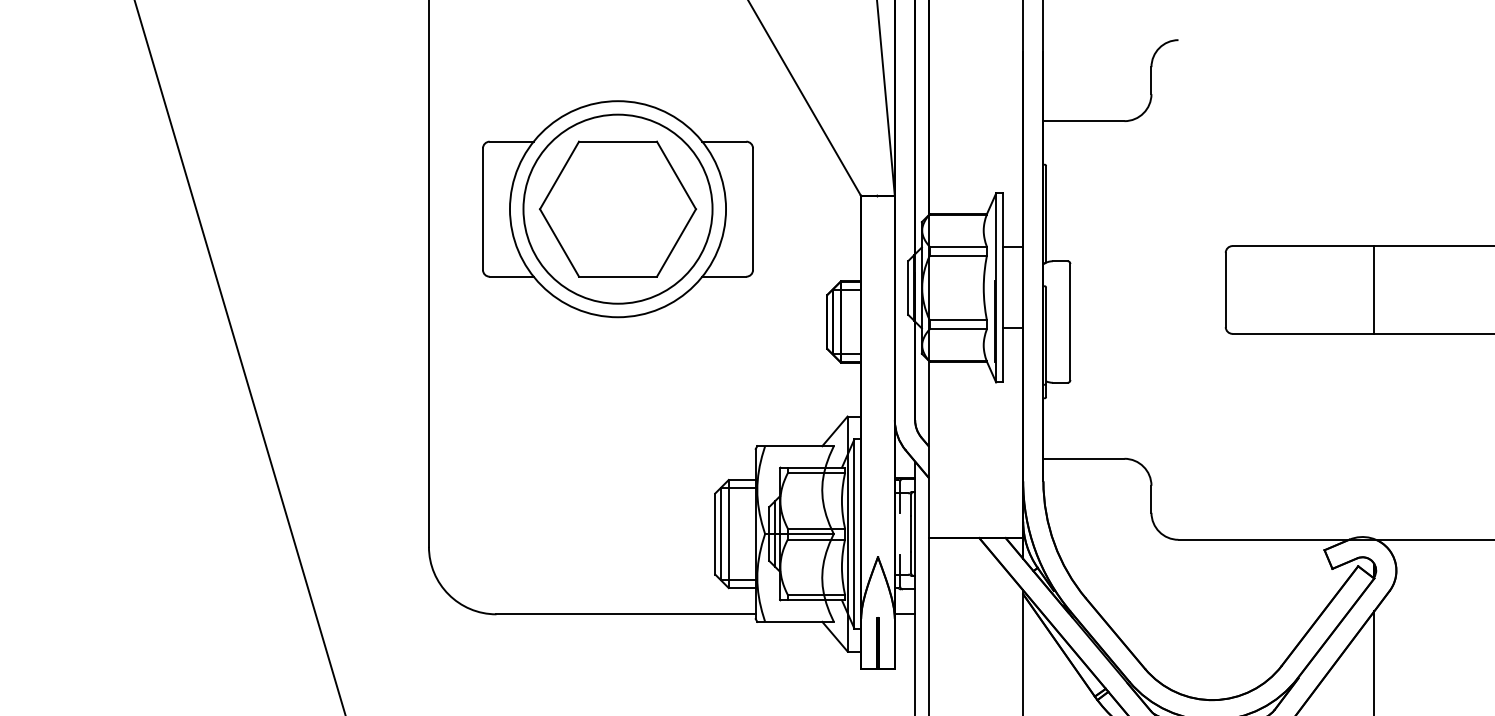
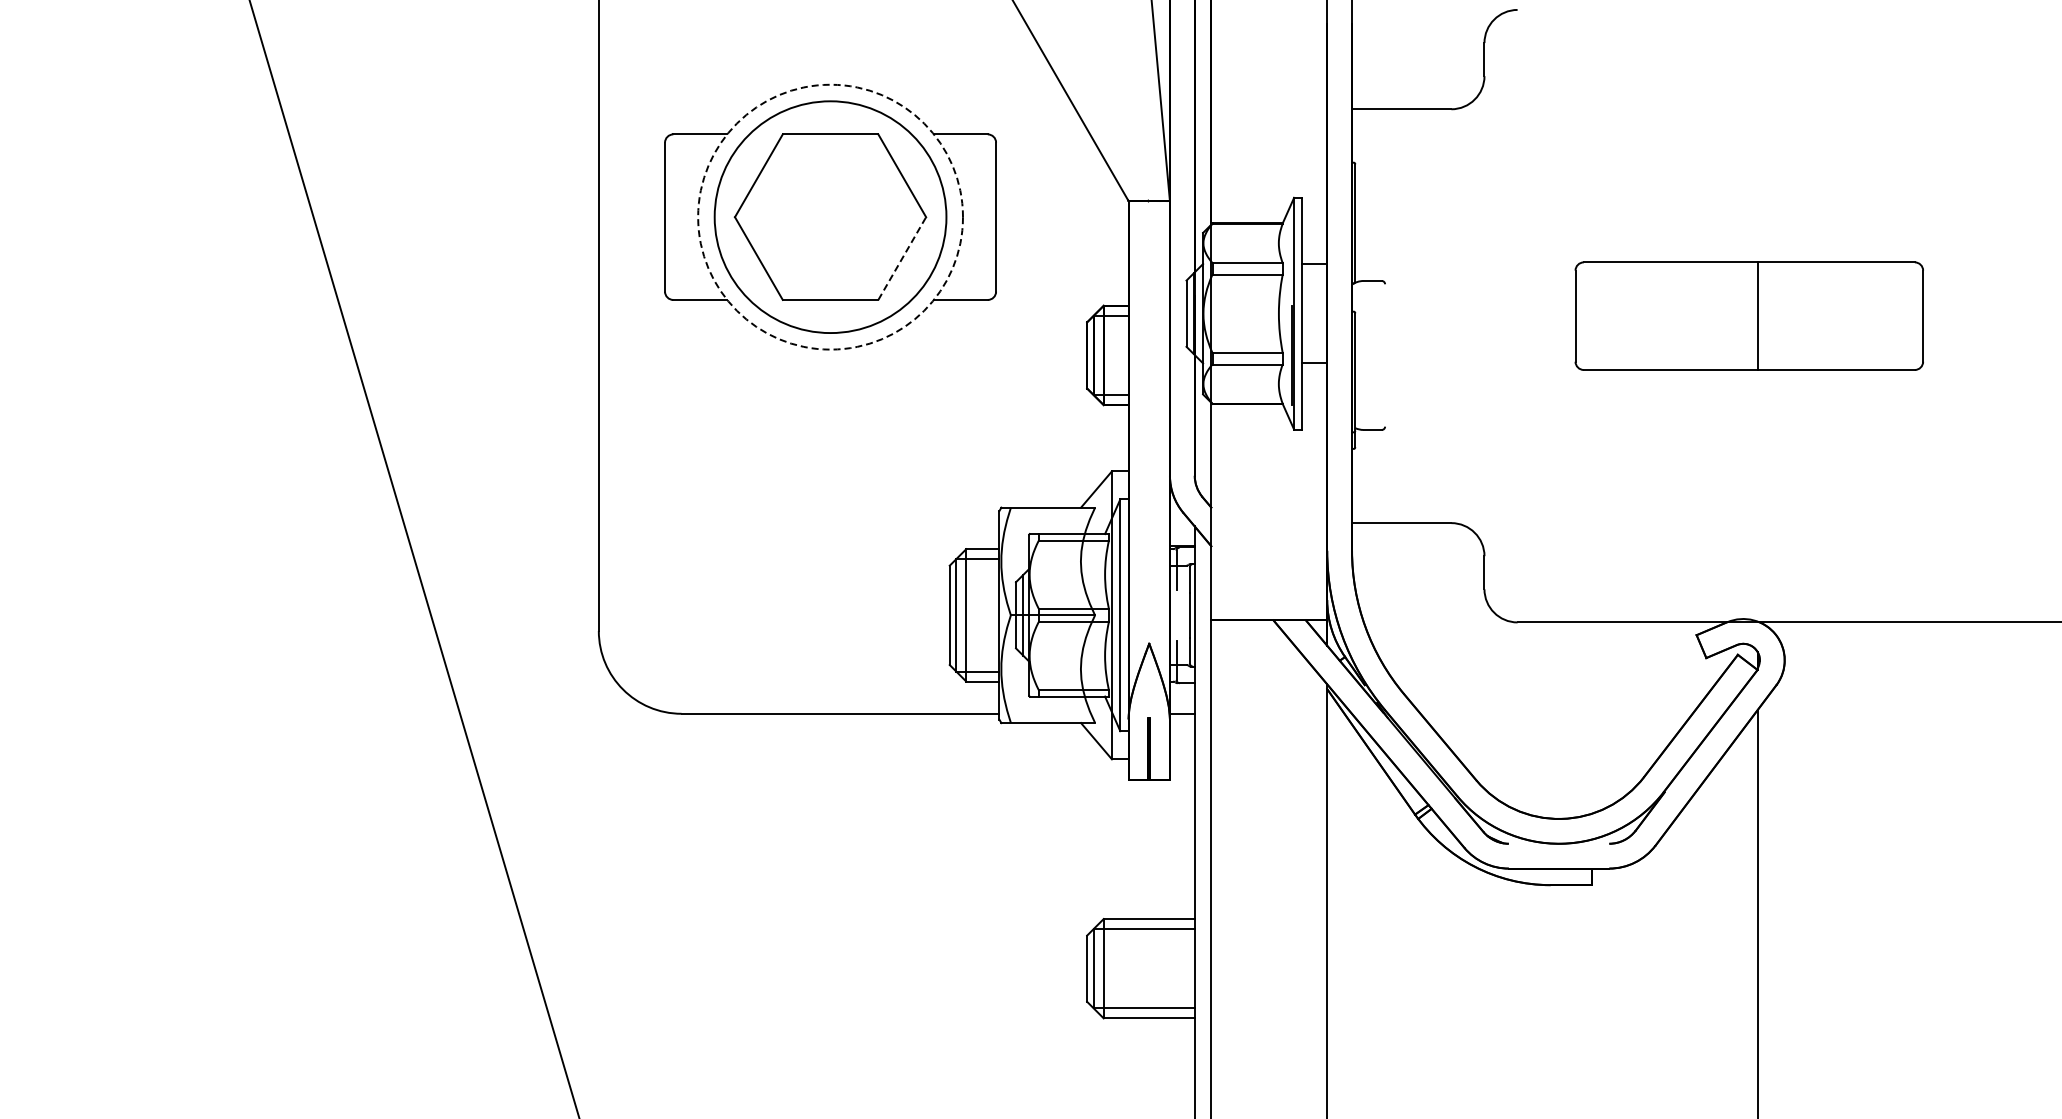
circle: (617, 208) -> (830, 216), solid -> dashed
line: (676, 242) -> (902, 258), solid -> dashed
line: (1070, 322) -> (1385, 355), removed

